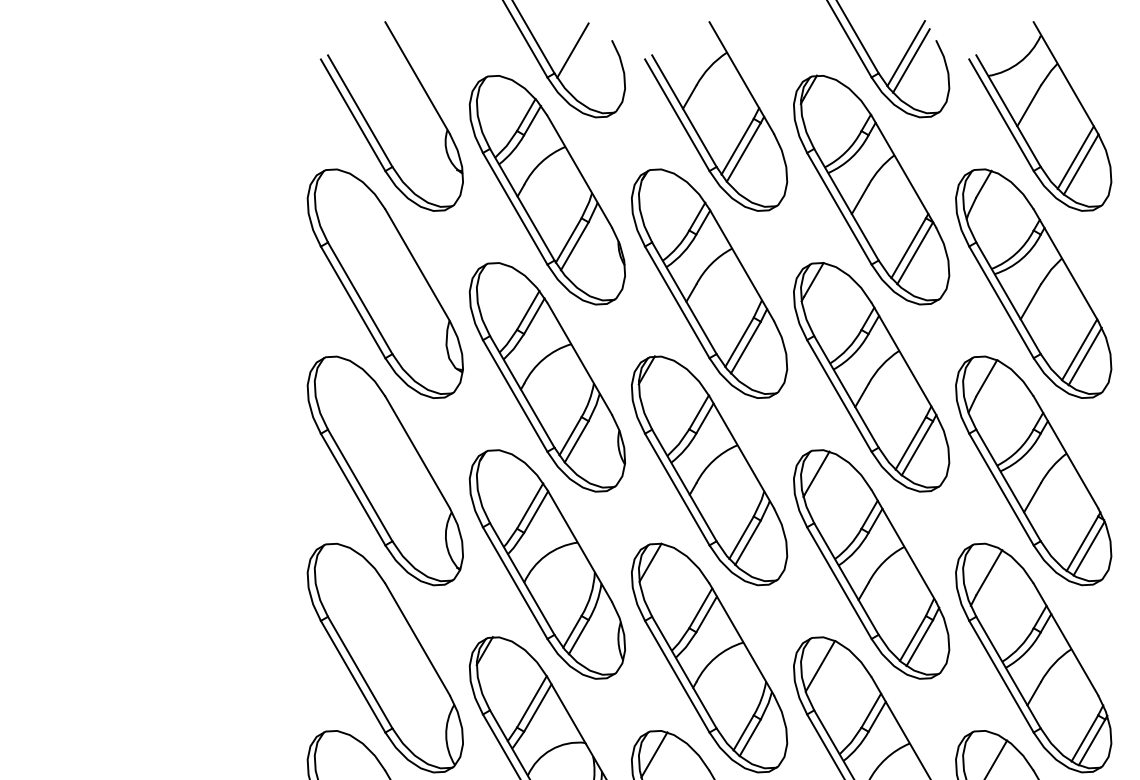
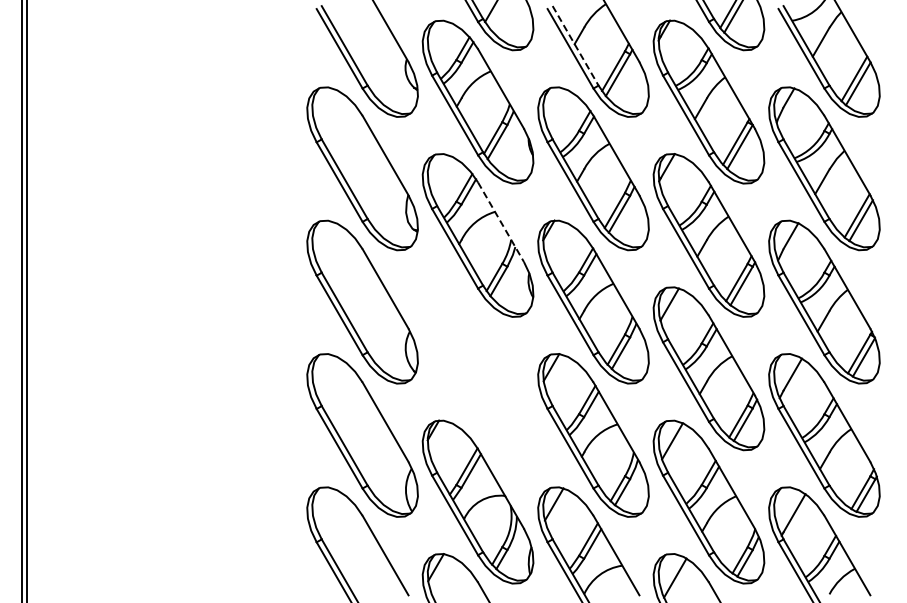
line: (684, 110) -> (575, 45), solid -> dashed
line: (580, 359) -> (501, 222), solid -> dashed
part: (546, 564) -> (477, 368), removed

